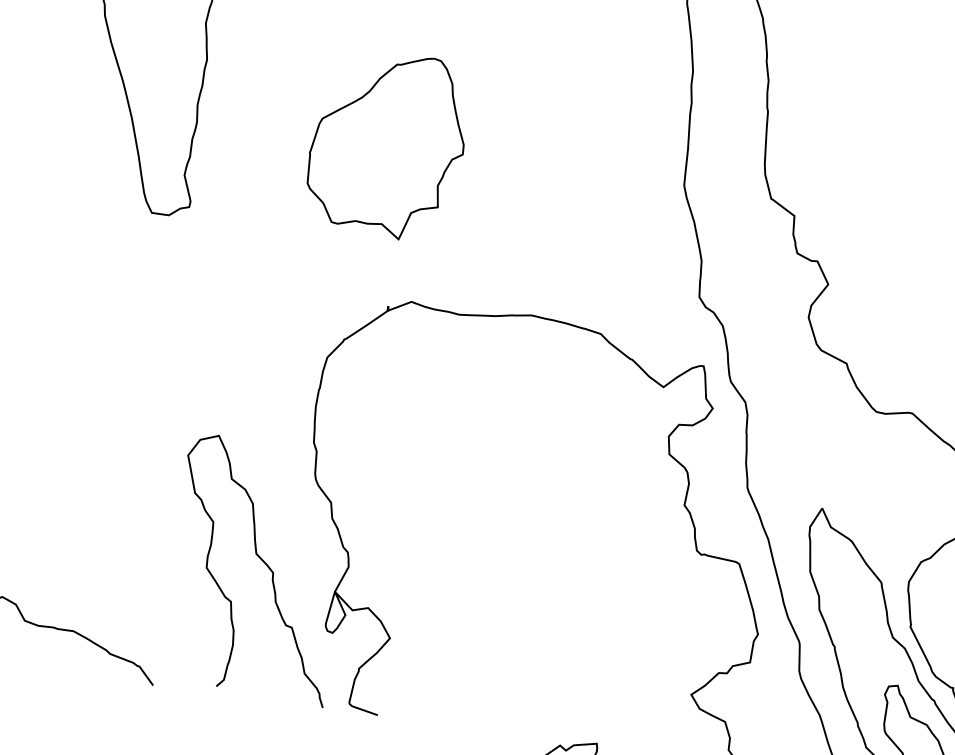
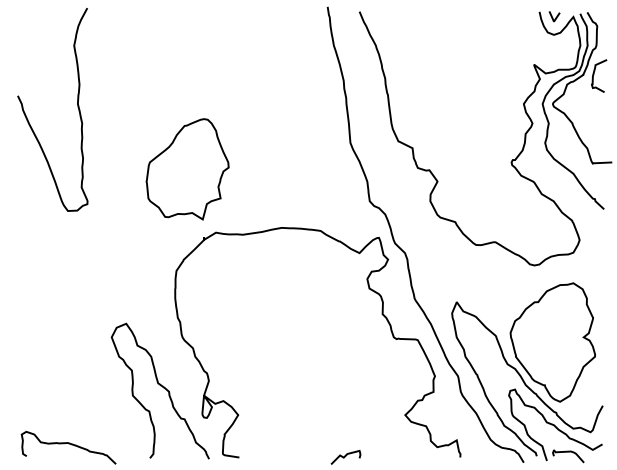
part: (387, 144) -> (187, 169), moved

